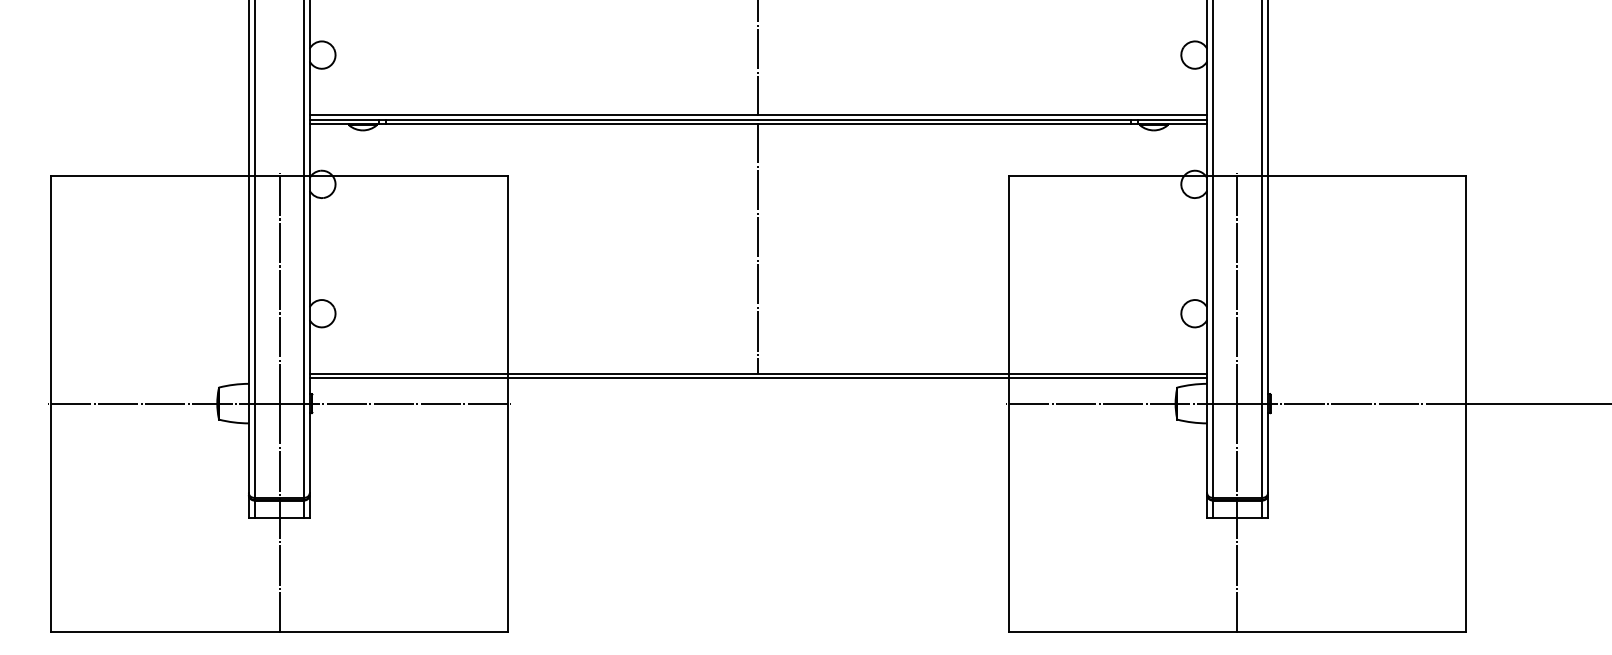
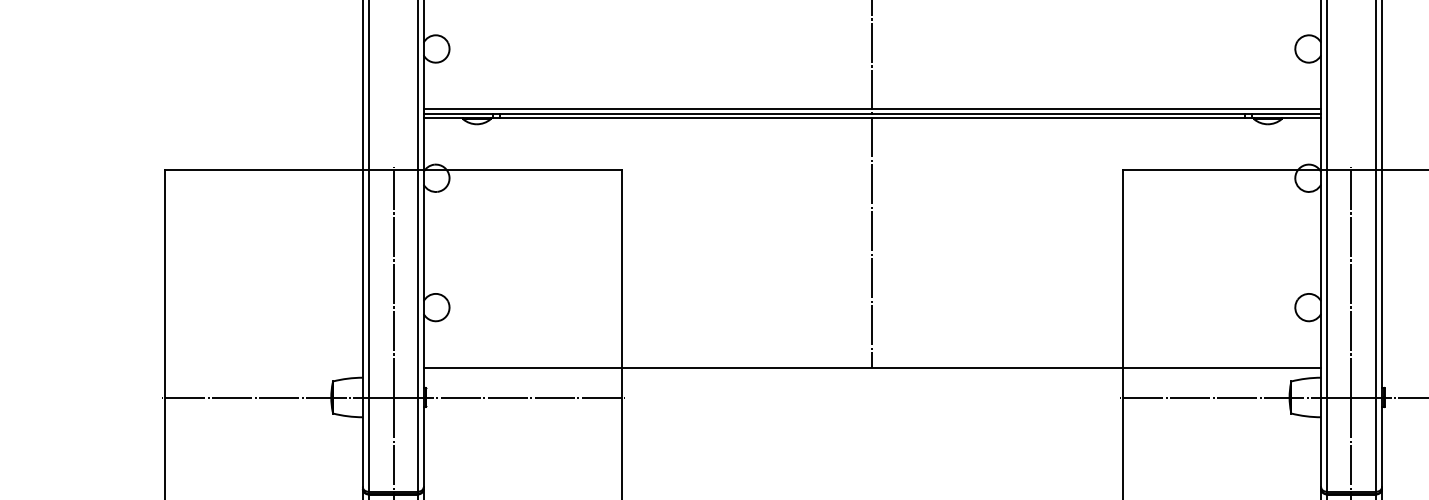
line: (758, 378) -> (872, 372), removed

